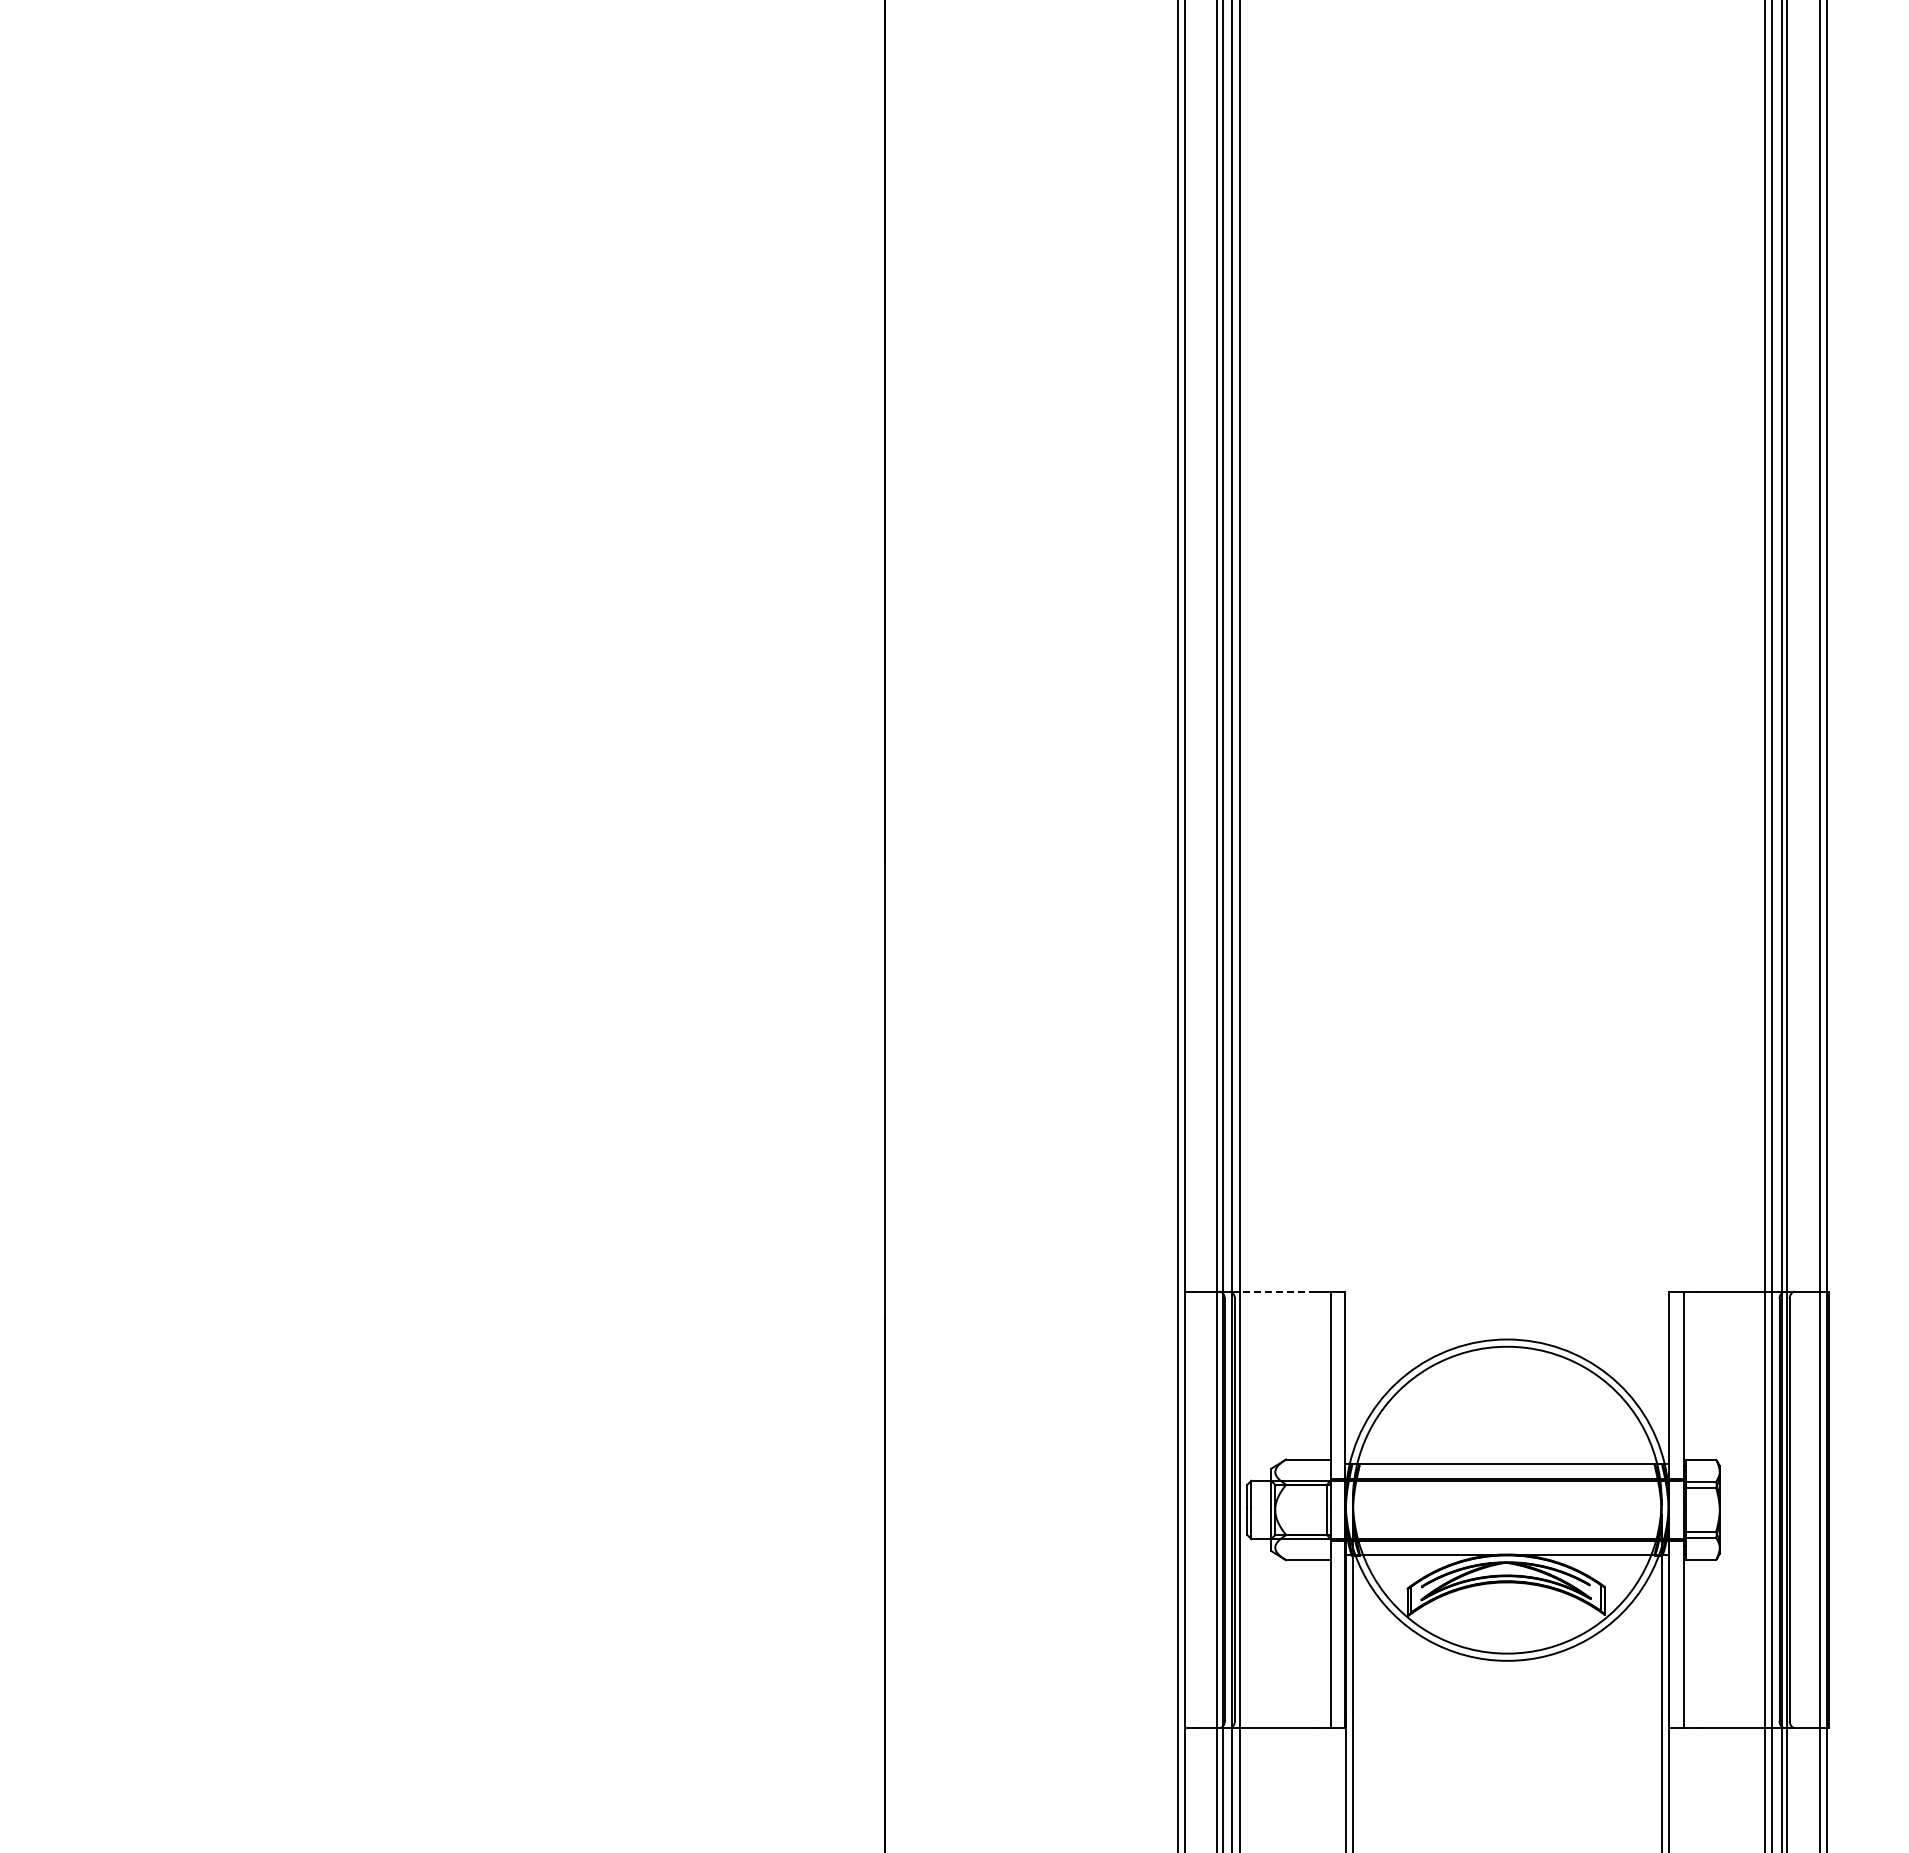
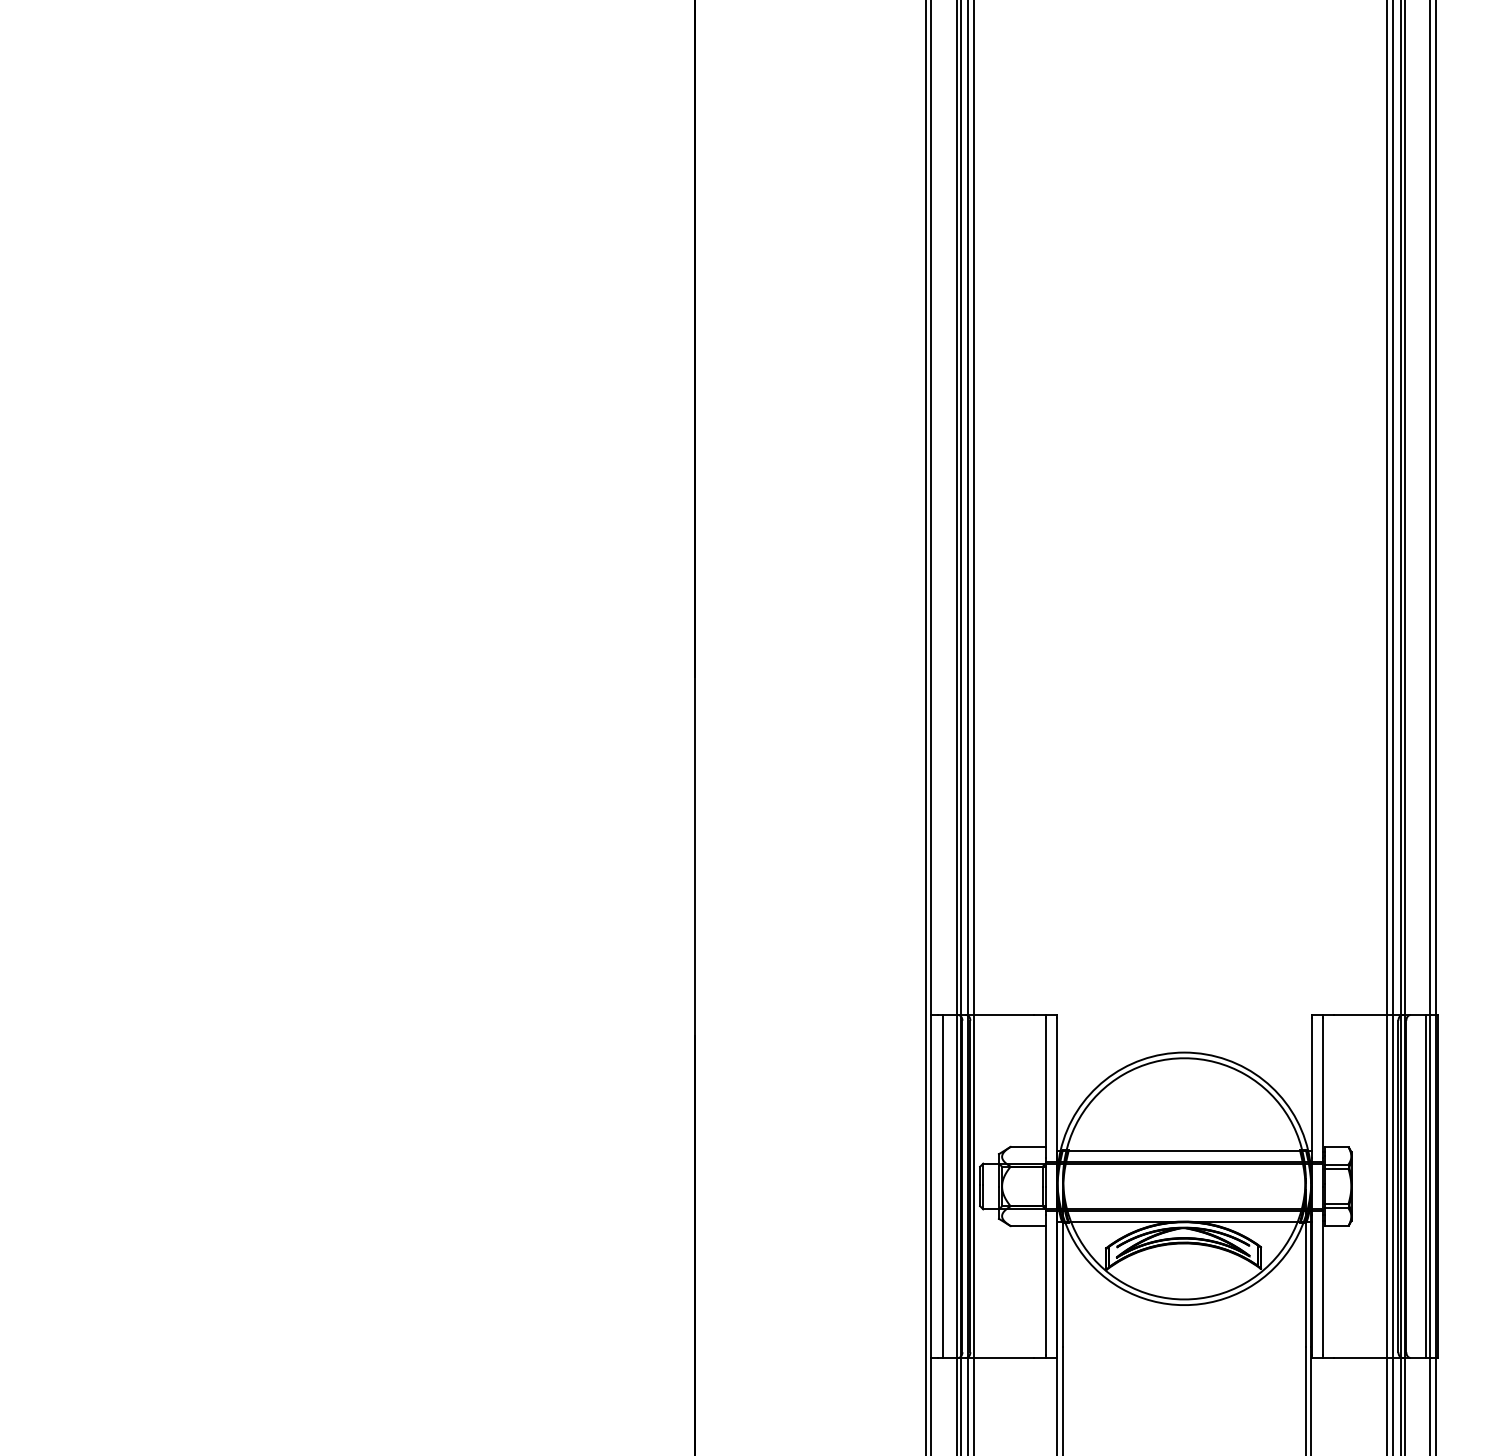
line: (1277, 1291) -> (1003, 1014), dashed -> solid
line: (1199, 1509) -> (942, 1186), added
line: (1814, 1509) -> (1425, 1186), added

